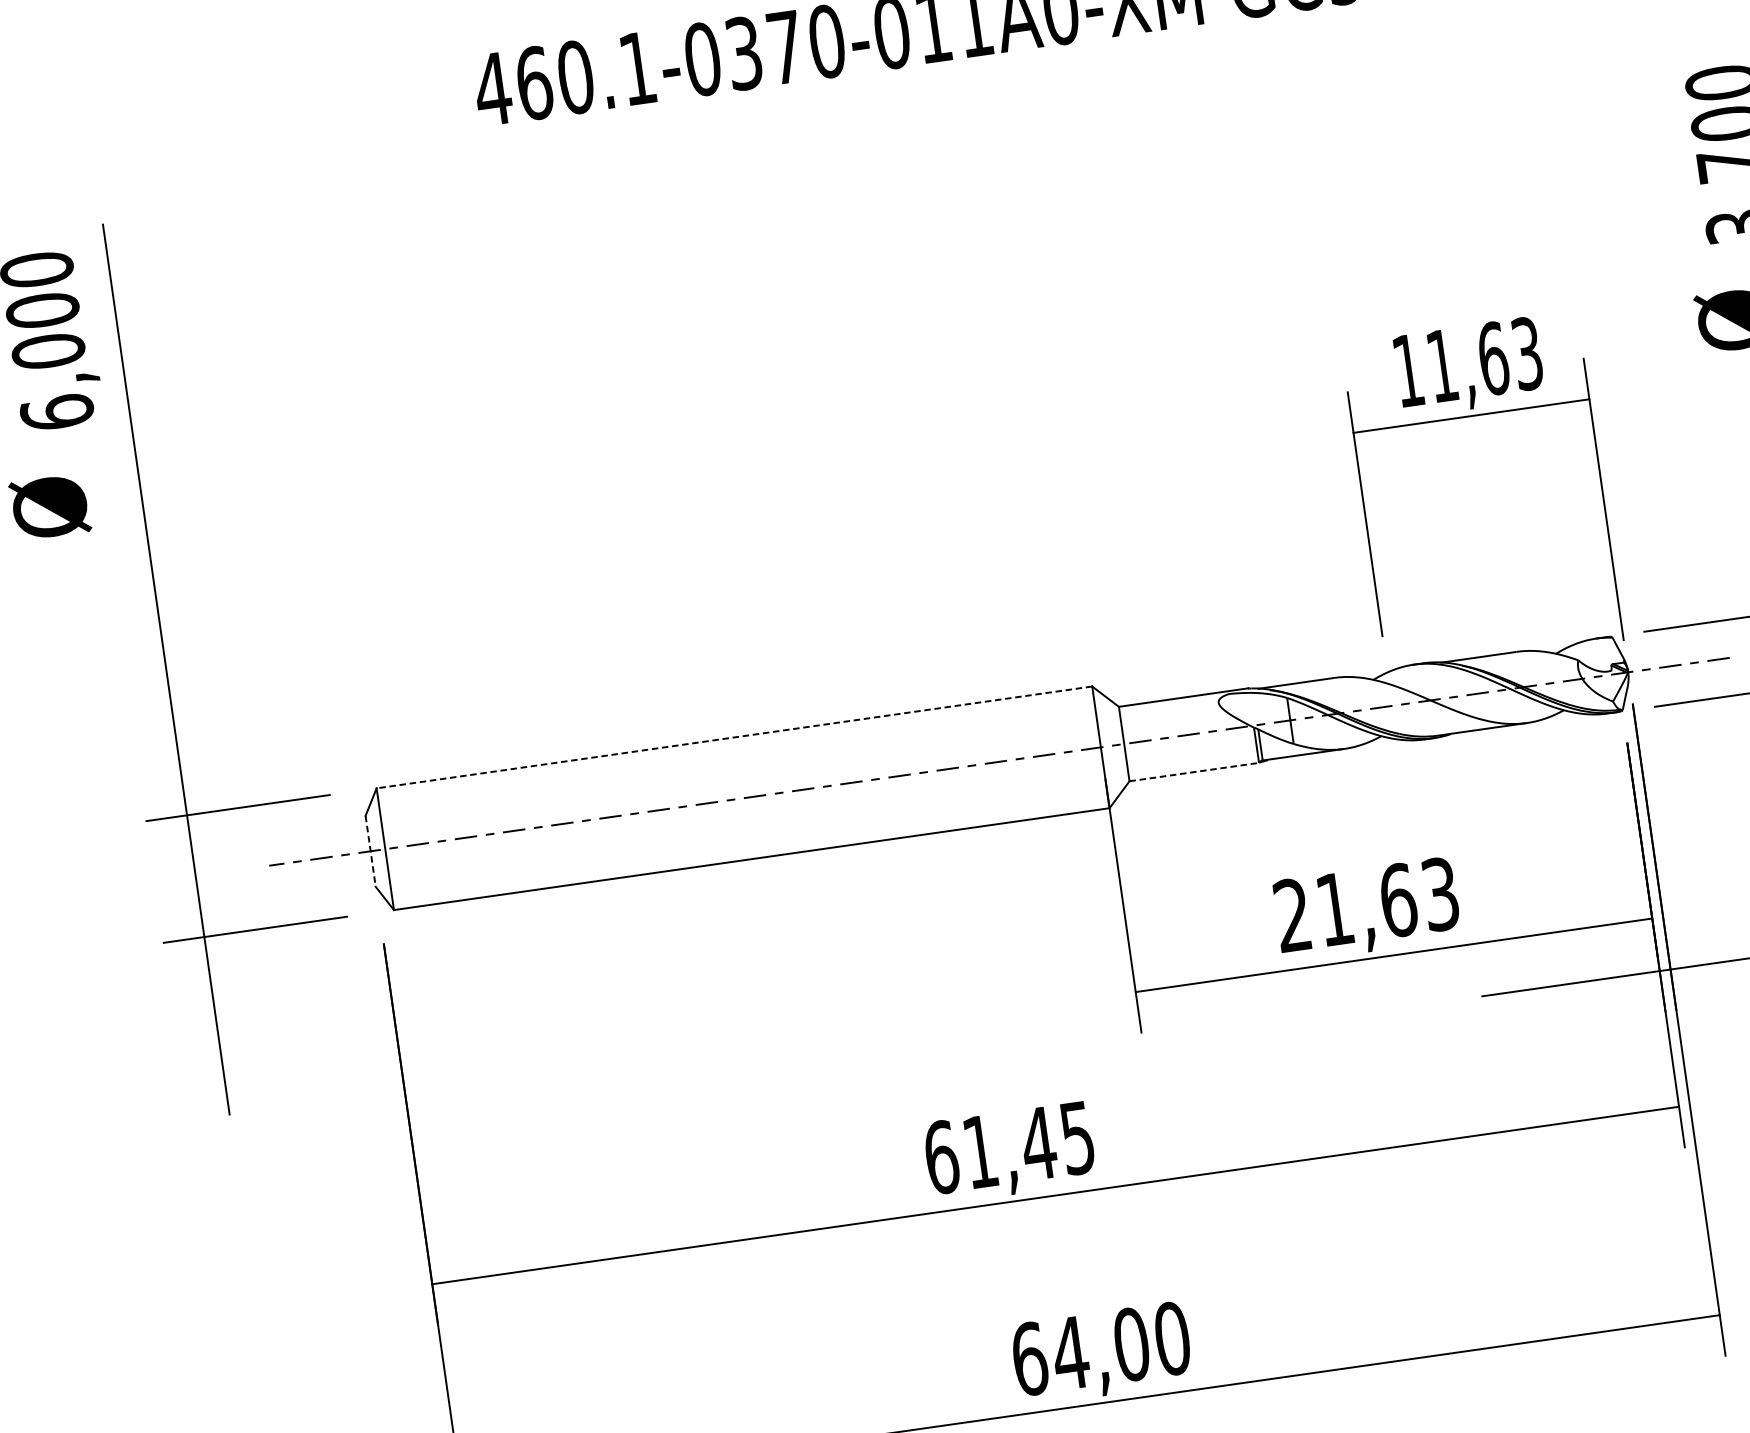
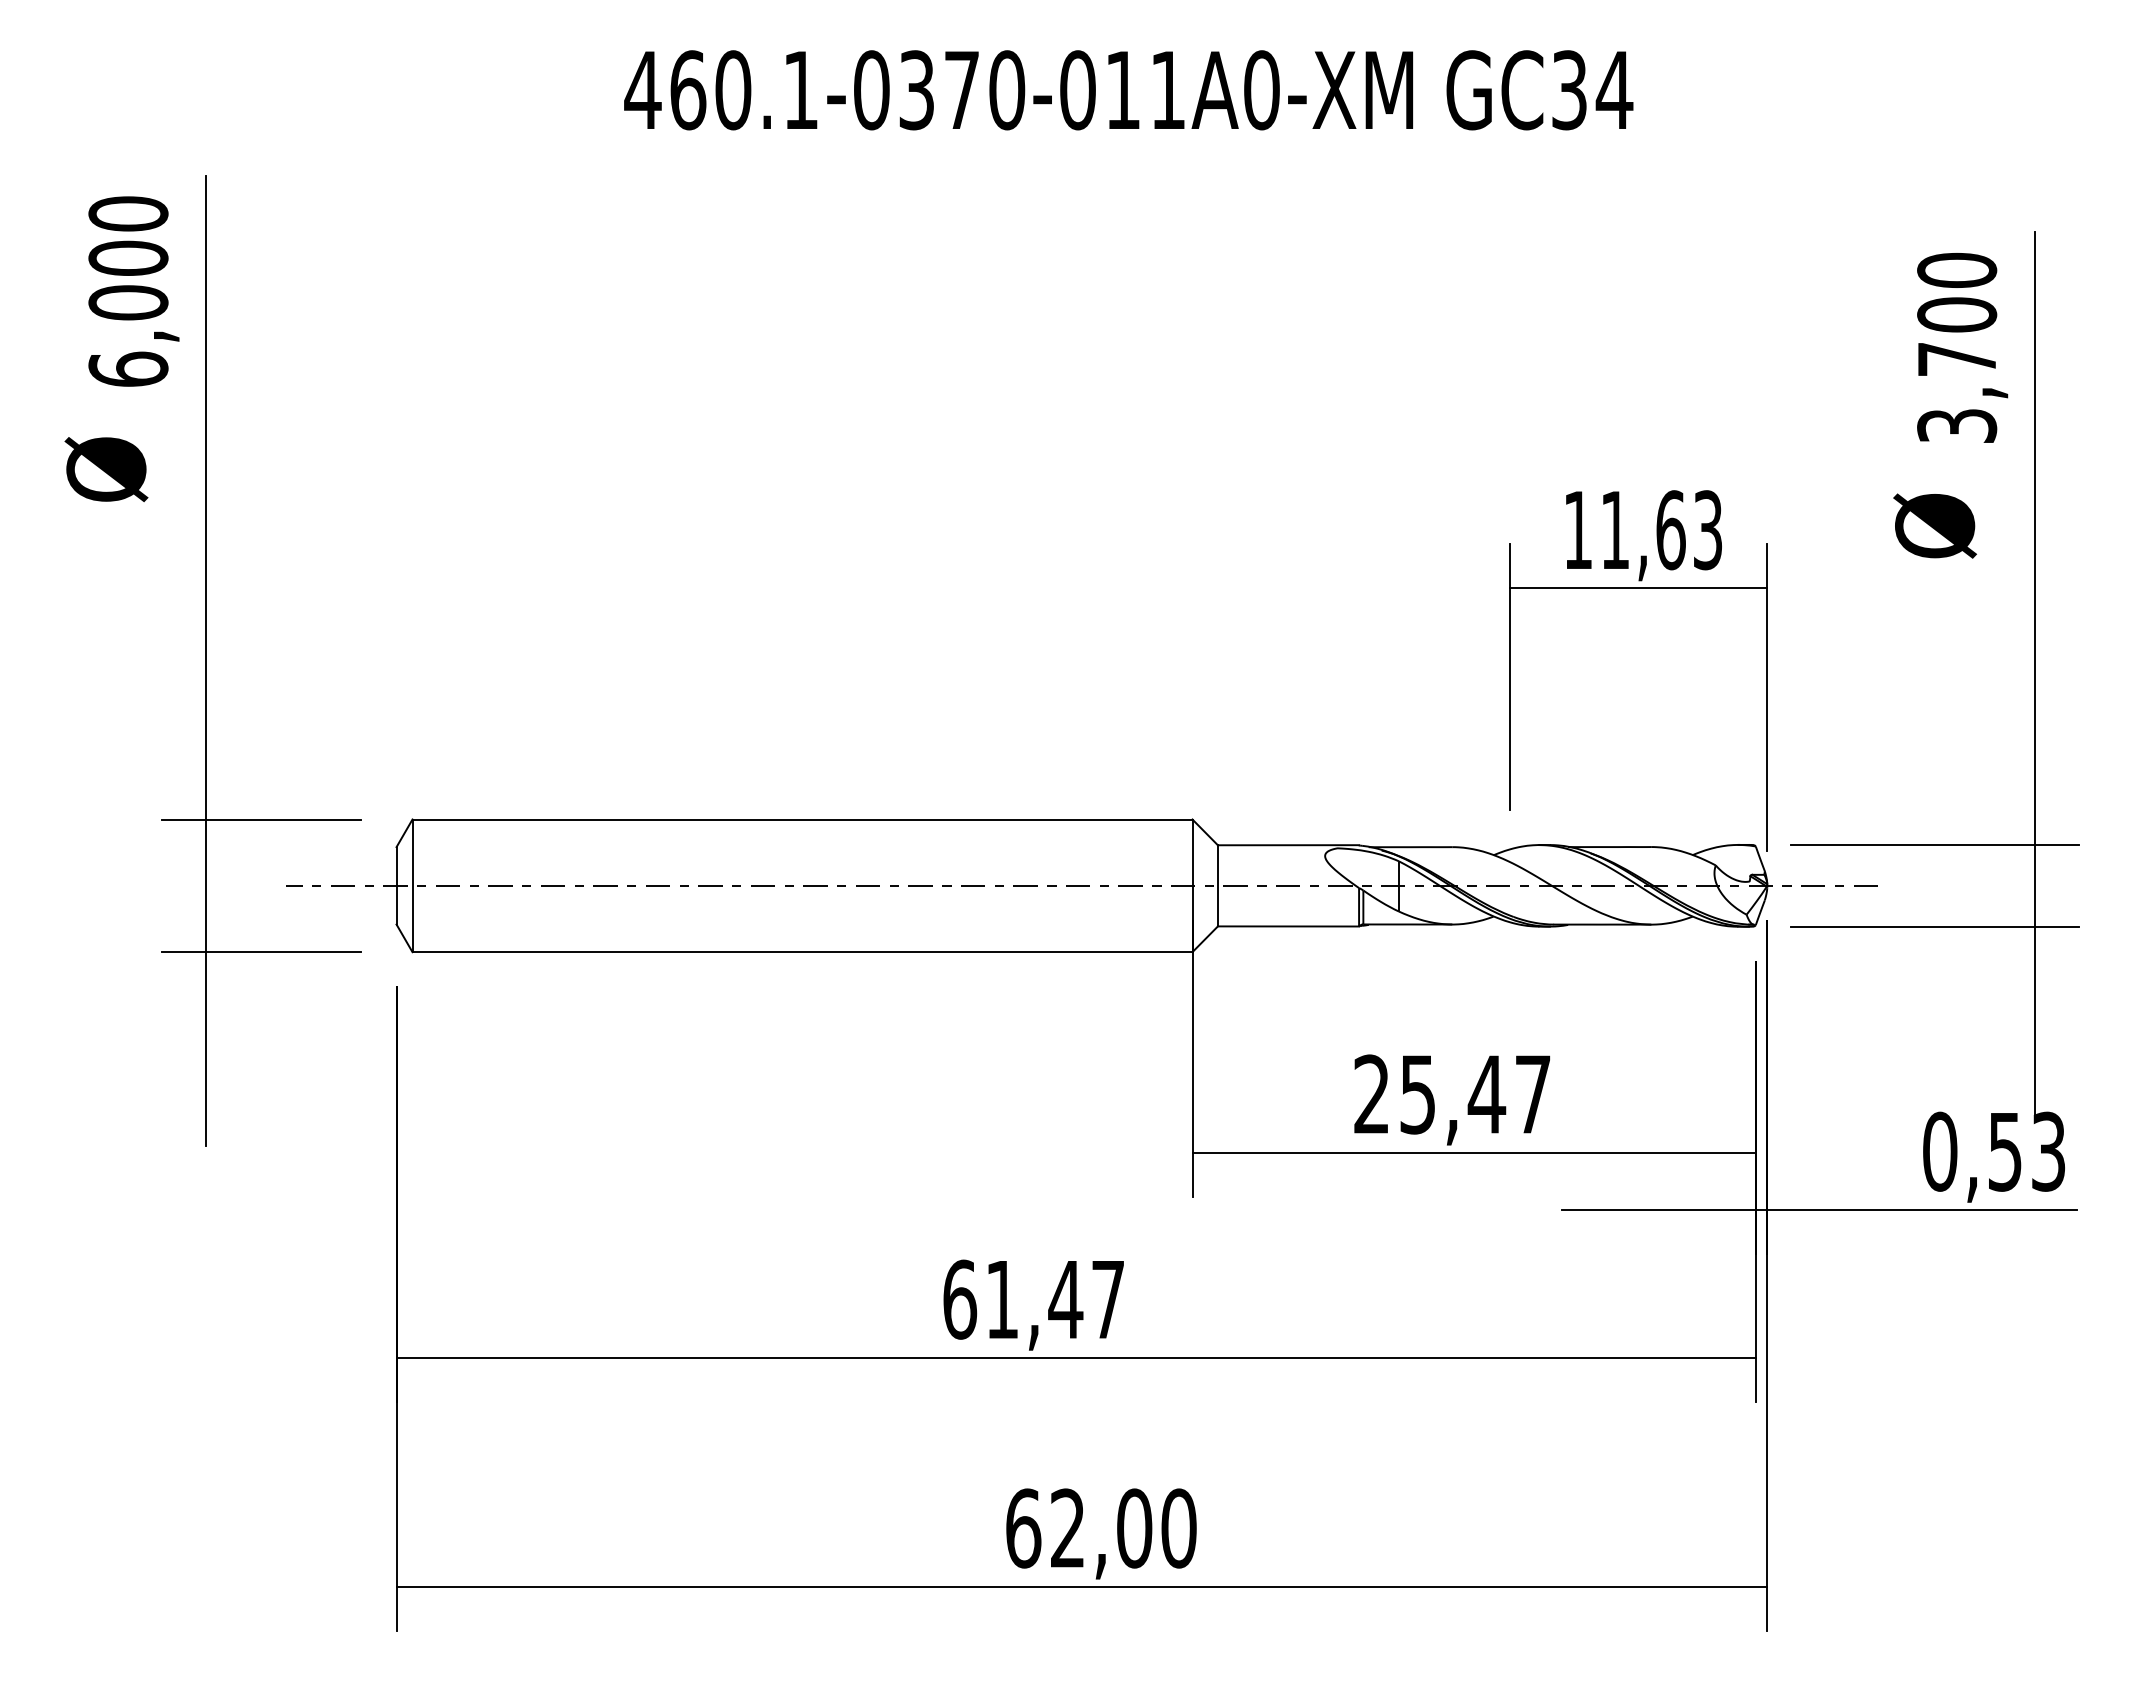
line: (734, 737) -> (802, 819), dashed -> solid
line: (1194, 772) -> (1288, 926), dashed -> solid
line: (370, 850) -> (396, 885), dashed -> solid
text: (1387, 901) -> (1475, 1094), 21,63 -> 25,47
text: (1077, 1138) -> (1107, 1300), 61,45 -> 61,47
text: (1070, 1352) -> (1067, 1527), 64,00 -> 62,00

